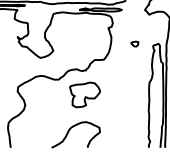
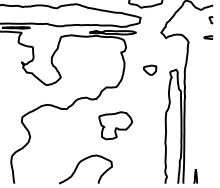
part: (135, 43) -> (150, 69), size x1.67
part: (84, 94) -> (115, 125), moved

